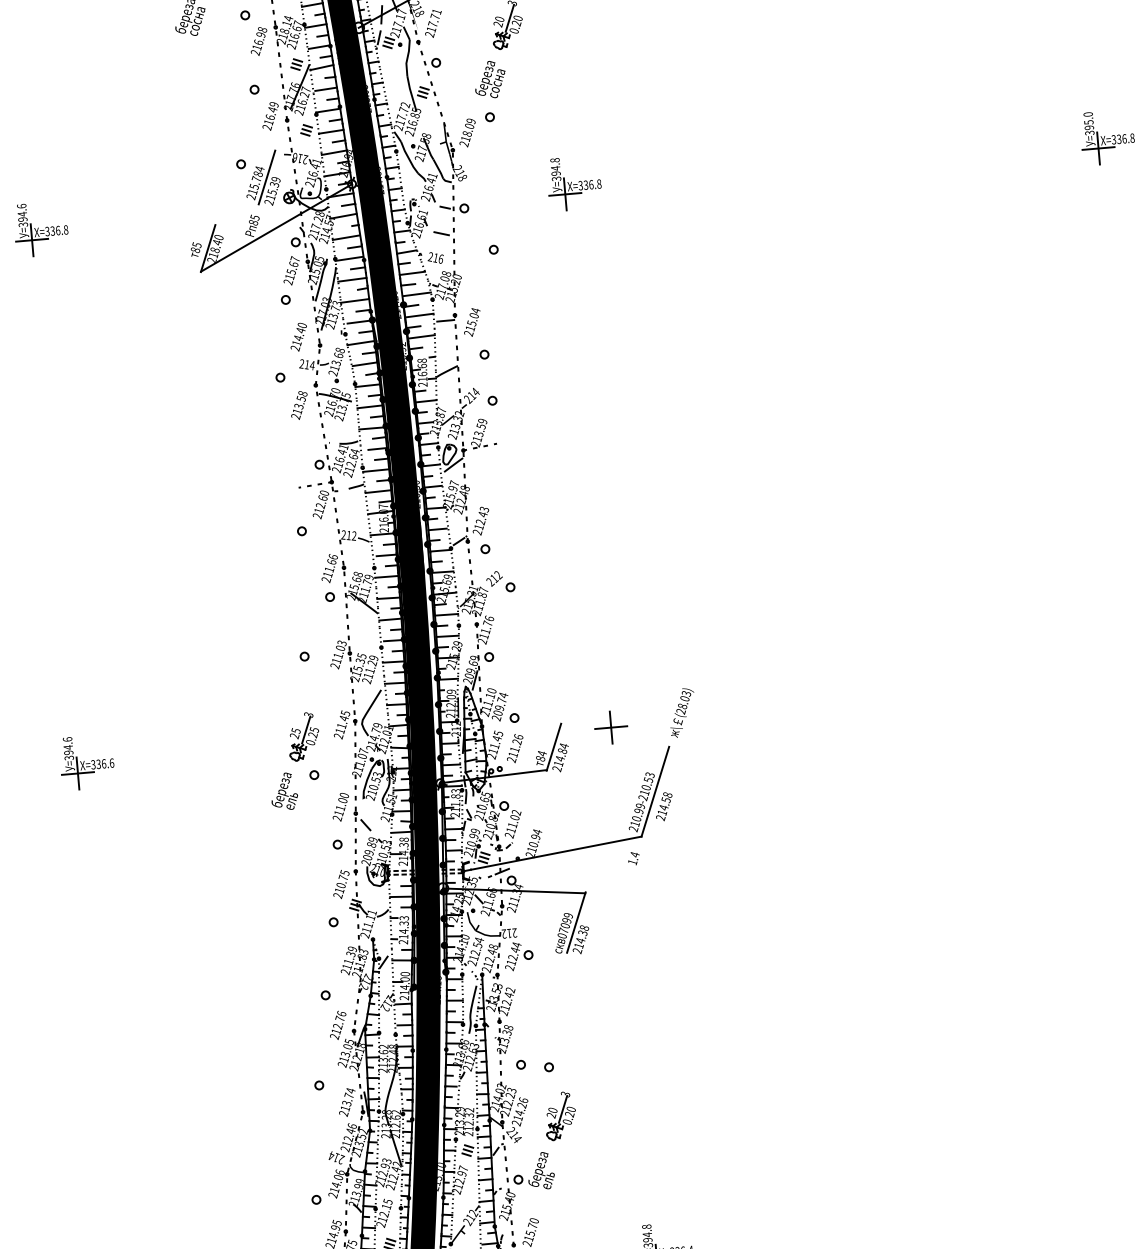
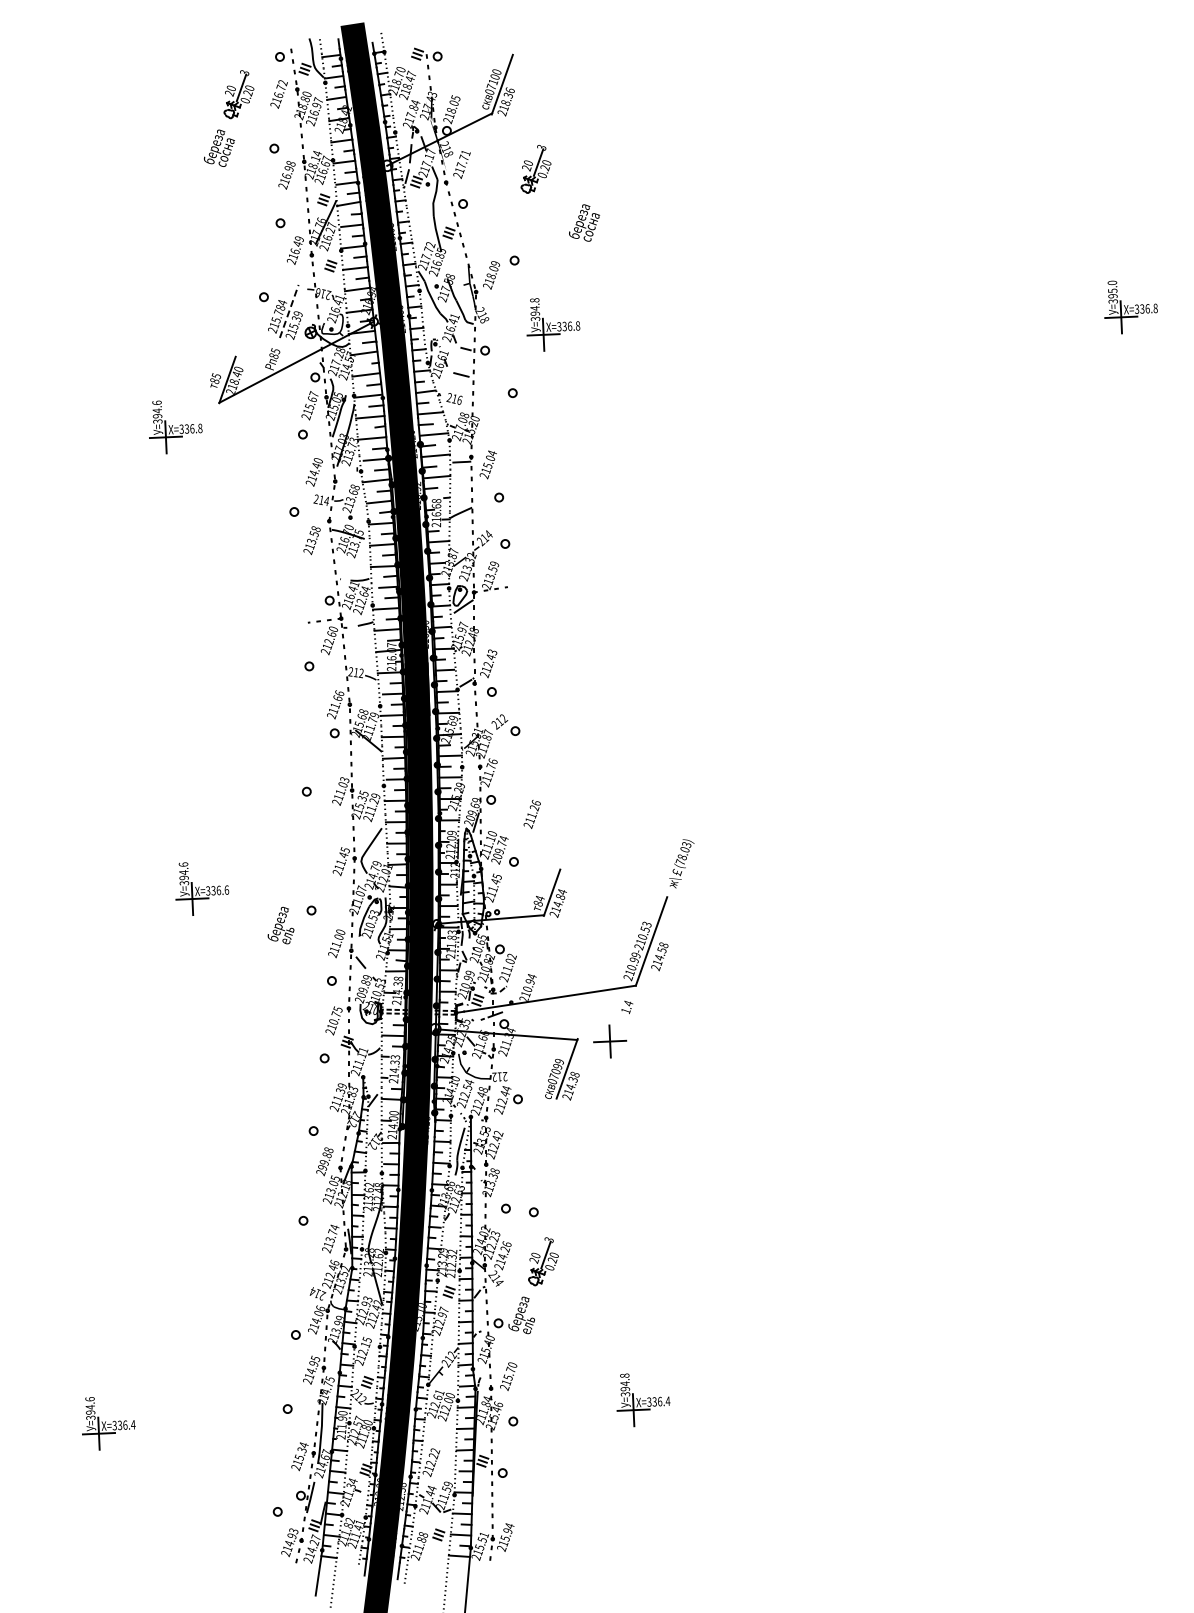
text: (490, 79) -> (584, 222), moved
line: (267, 177) -> (289, 311), solid -> dashed
part: (574, 183) -> (553, 324), moved
part: (41, 230) -> (175, 427), moved
text: (680, 711) -> (680, 862), (28.03) -> (78.03)
part: (611, 727) -> (610, 1041), moved
part: (303, 736) -> (302, 871), removed
text: (514, 748) -> (531, 814), moved
part: (87, 762) -> (202, 888), moved
text: (338, 1022) -> (325, 1158), 212.76 -> 299.88

